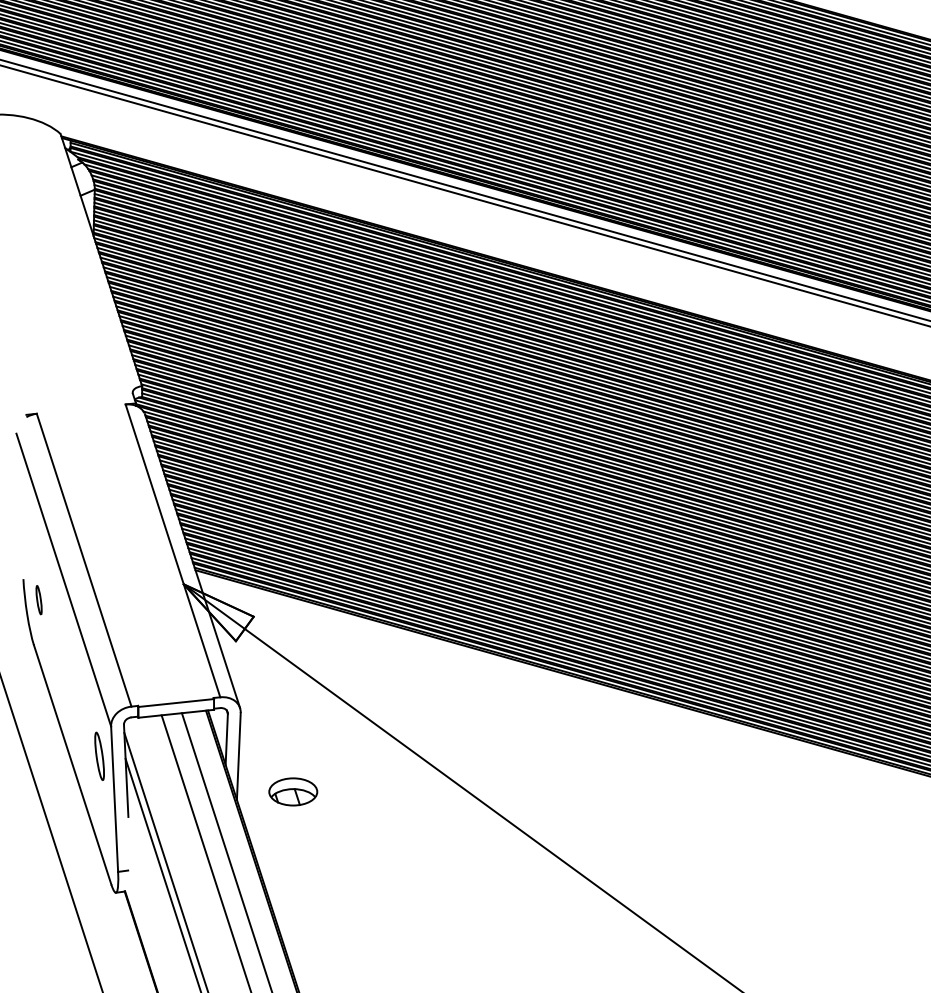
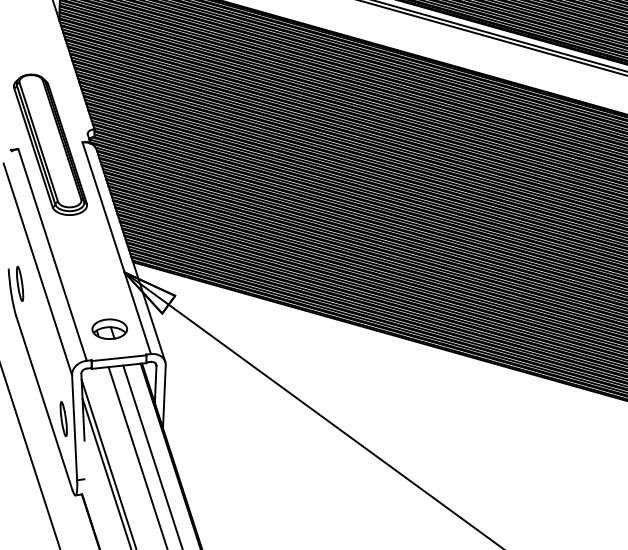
part: (80, 407) -> (49, 144), added
part: (38, 599) -> (19, 283), size x1.67
part: (99, 755) -> (63, 418), moved
part: (293, 791) -> (109, 328), moved

